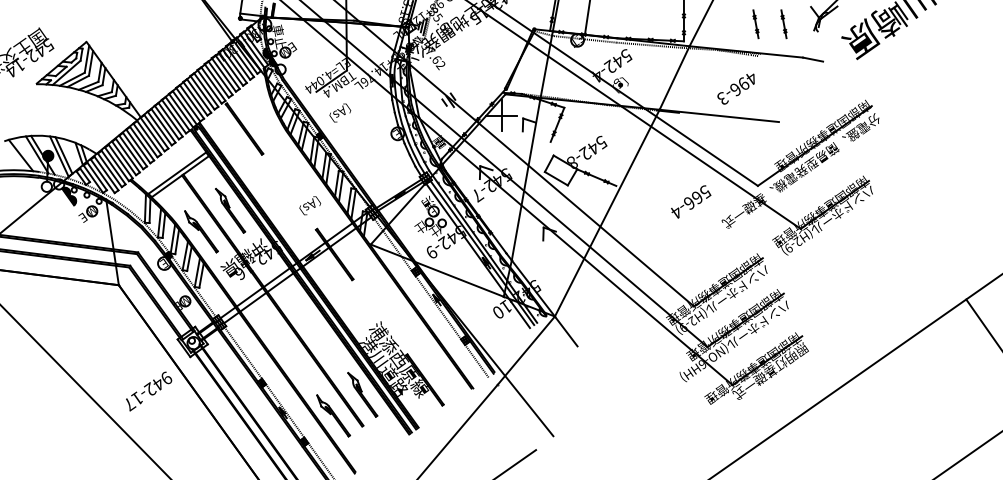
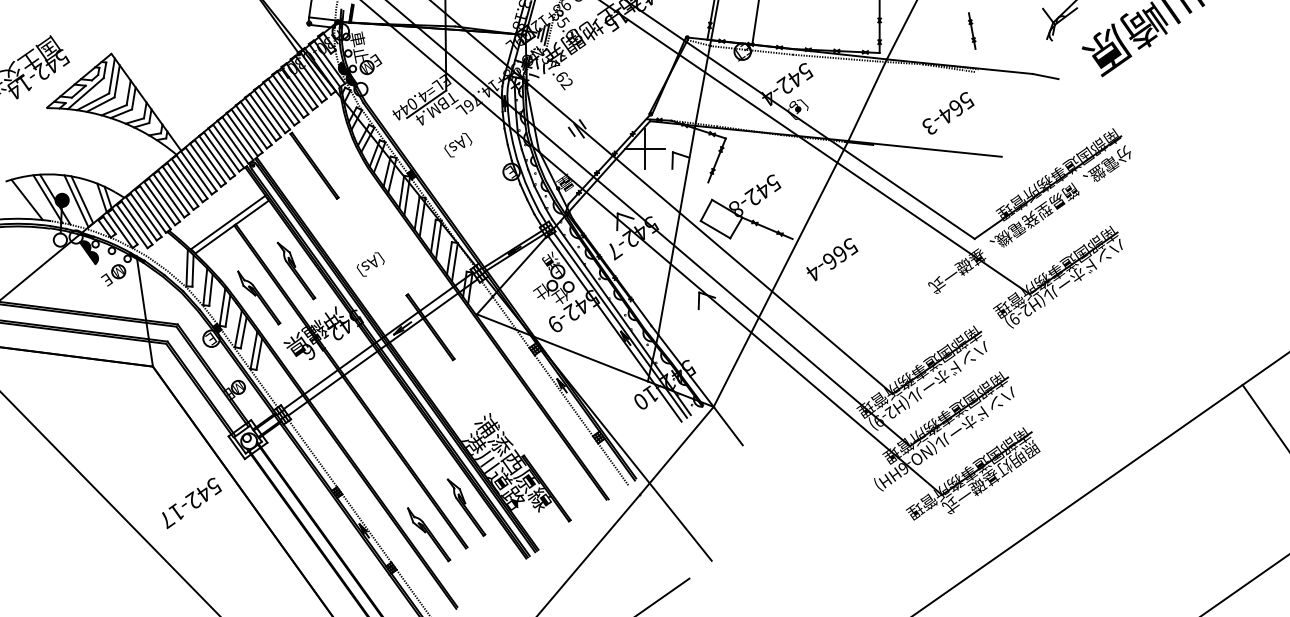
part: (783, 24) -> (1007, 31), removed
text: (743, 83) -> (956, 107), 496-3 -> 564-3
text: (340, 112) -> (458, 144), moved
text: (691, 201) -> (832, 258), moved
text: (310, 205) -> (371, 264), moved
text: (166, 378) -> (214, 486), 942-17 -> 542-17

